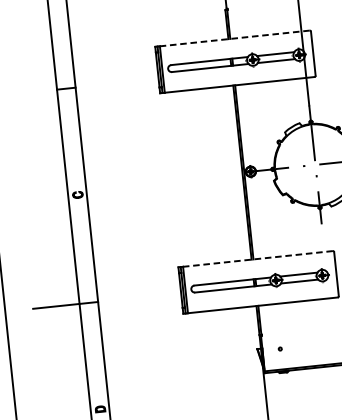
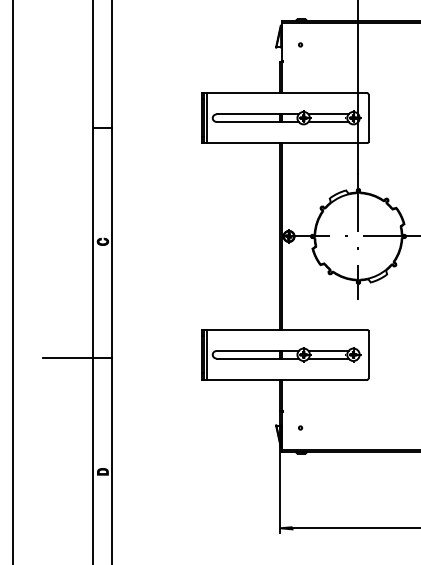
line: (234, 38) -> (286, 93), dashed -> solid
line: (257, 258) -> (286, 329), dashed -> solid

